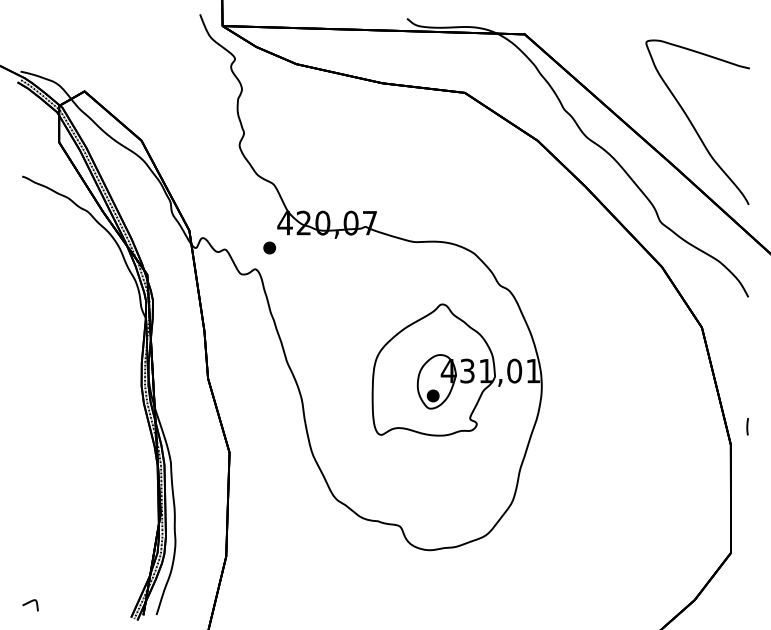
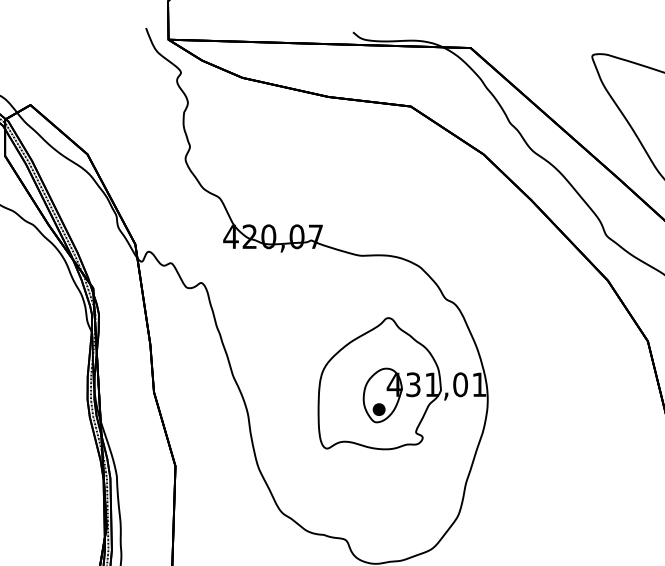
part: (269, 247) -> (215, 261), removed

